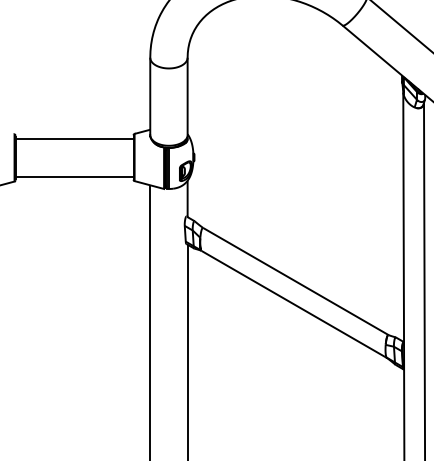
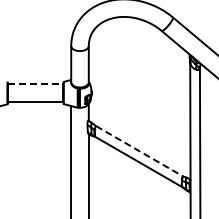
line: (74, 139) -> (35, 84), solid -> dashed
line: (297, 281) -> (140, 151), solid -> dashed

